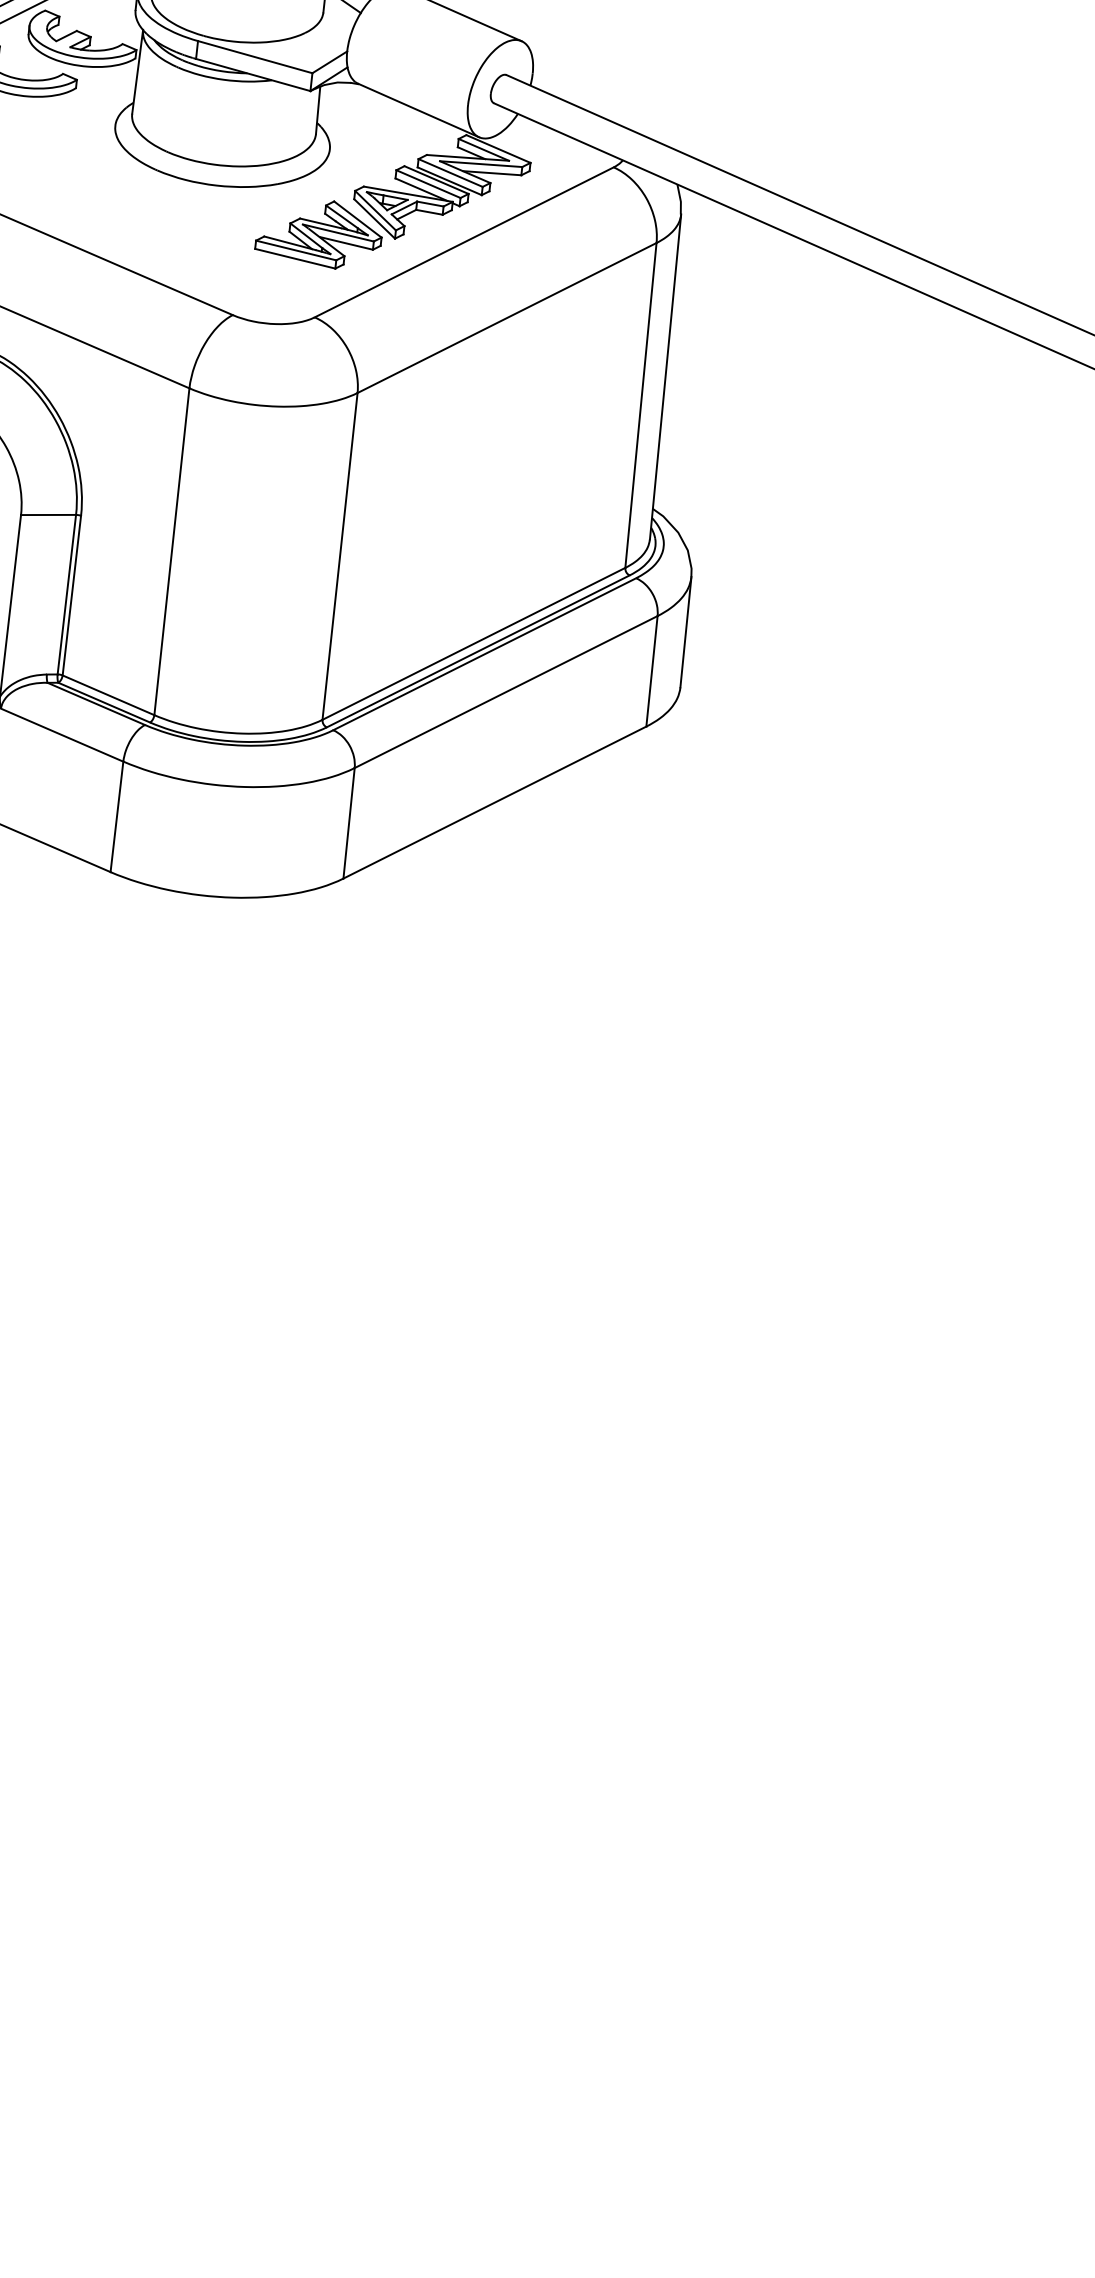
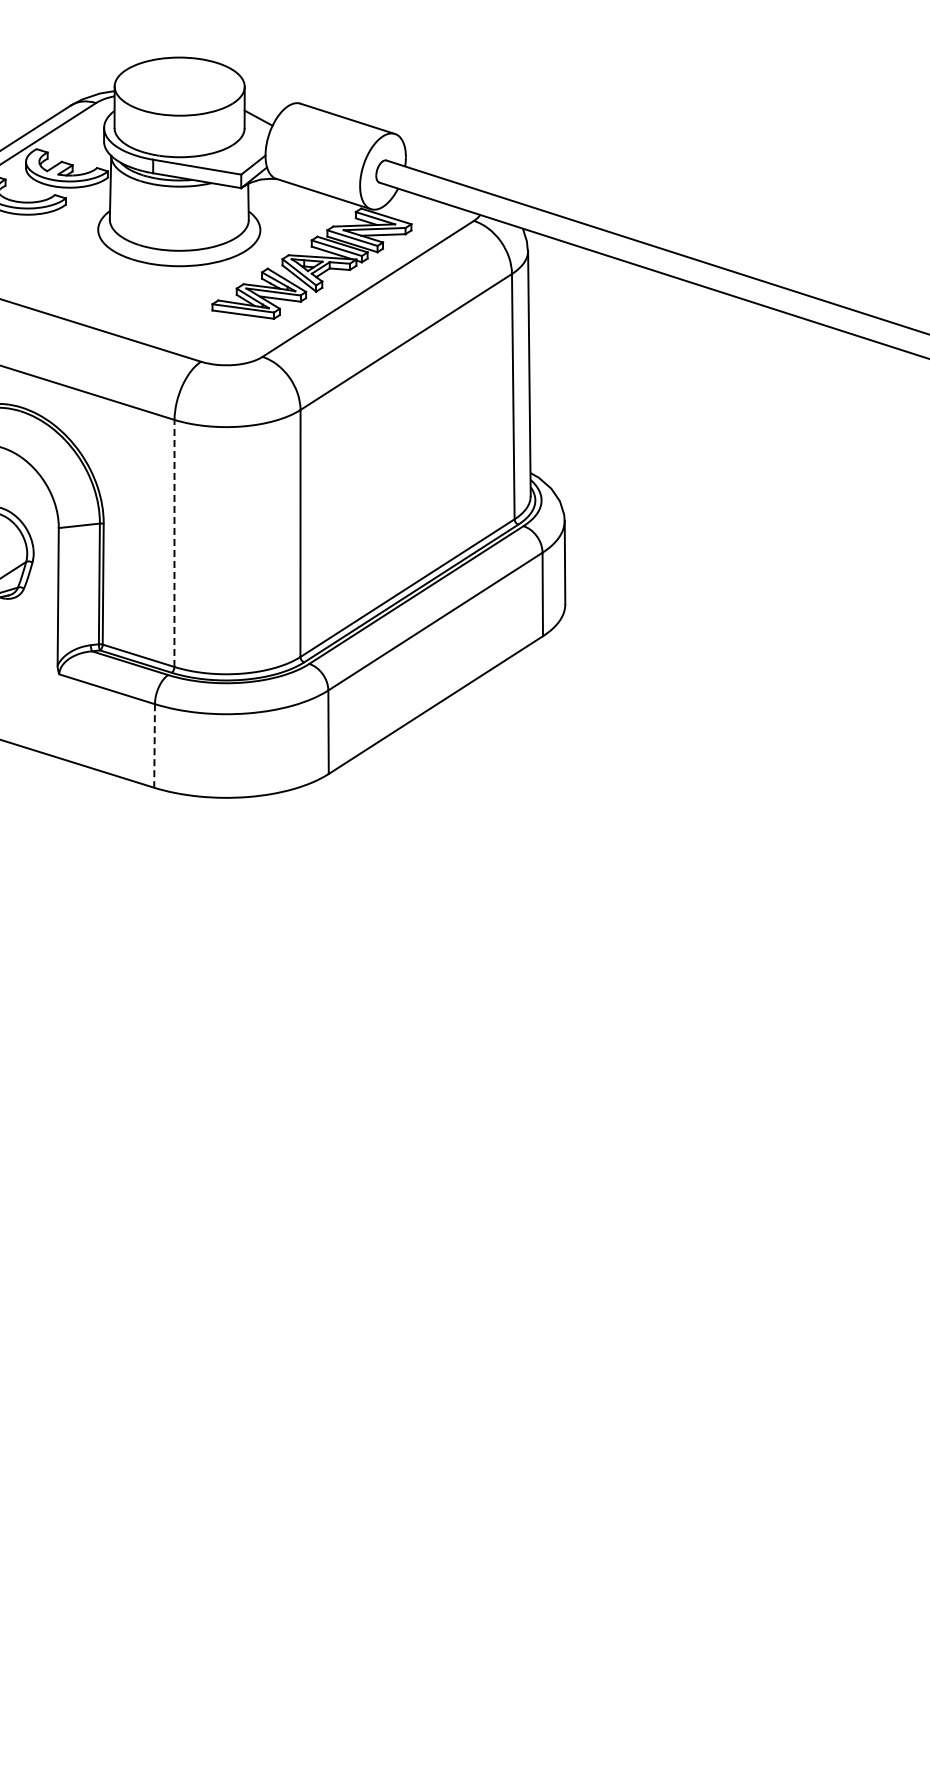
line: (171, 551) -> (174, 543), solid -> dashed
line: (116, 816) -> (154, 745), solid -> dashed

